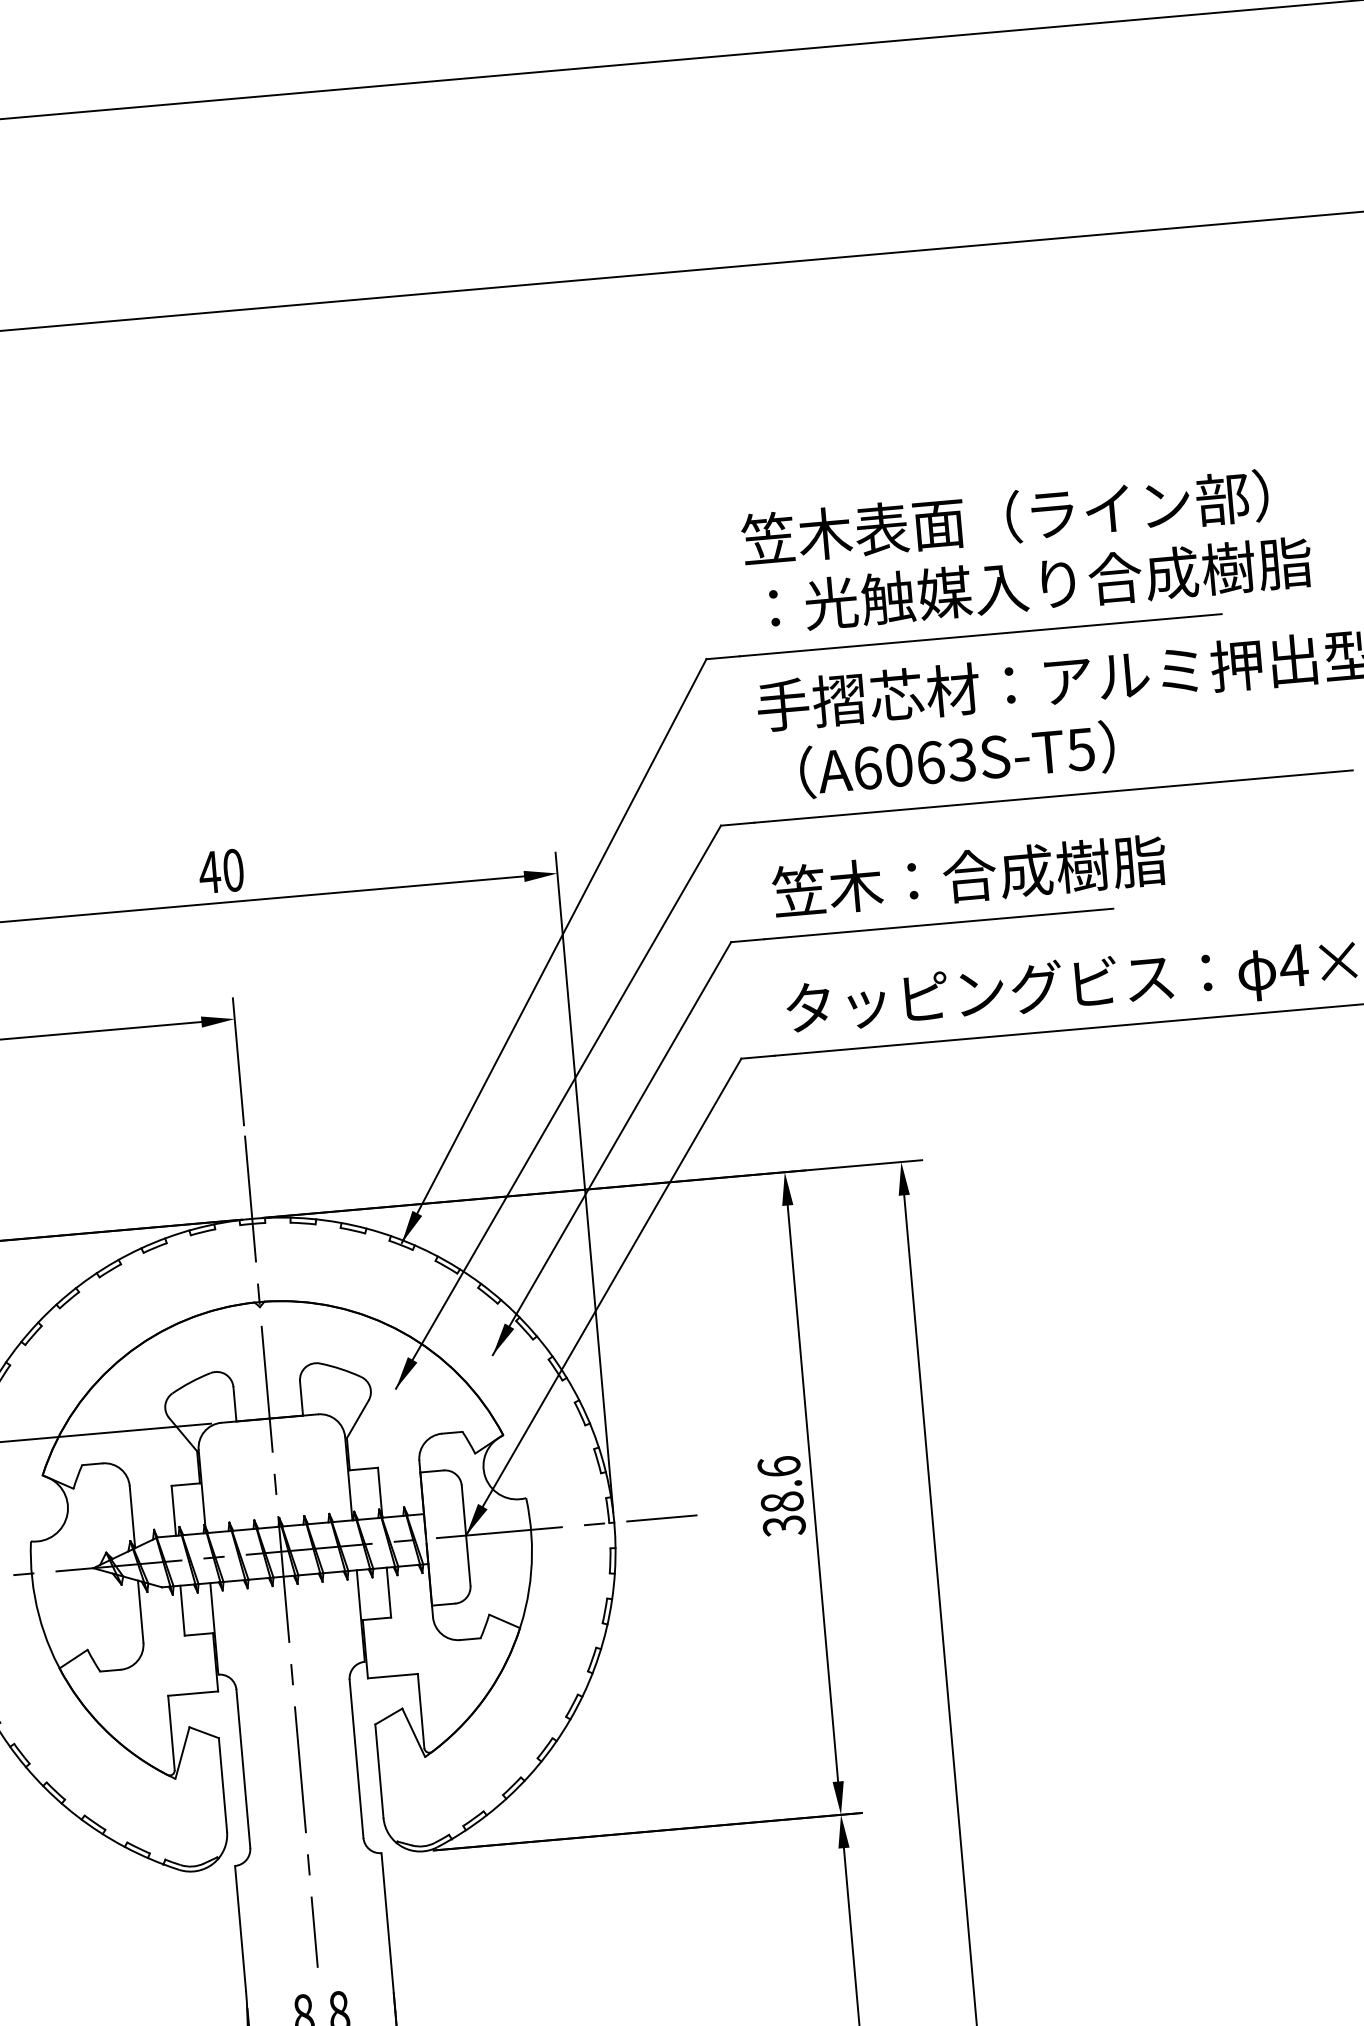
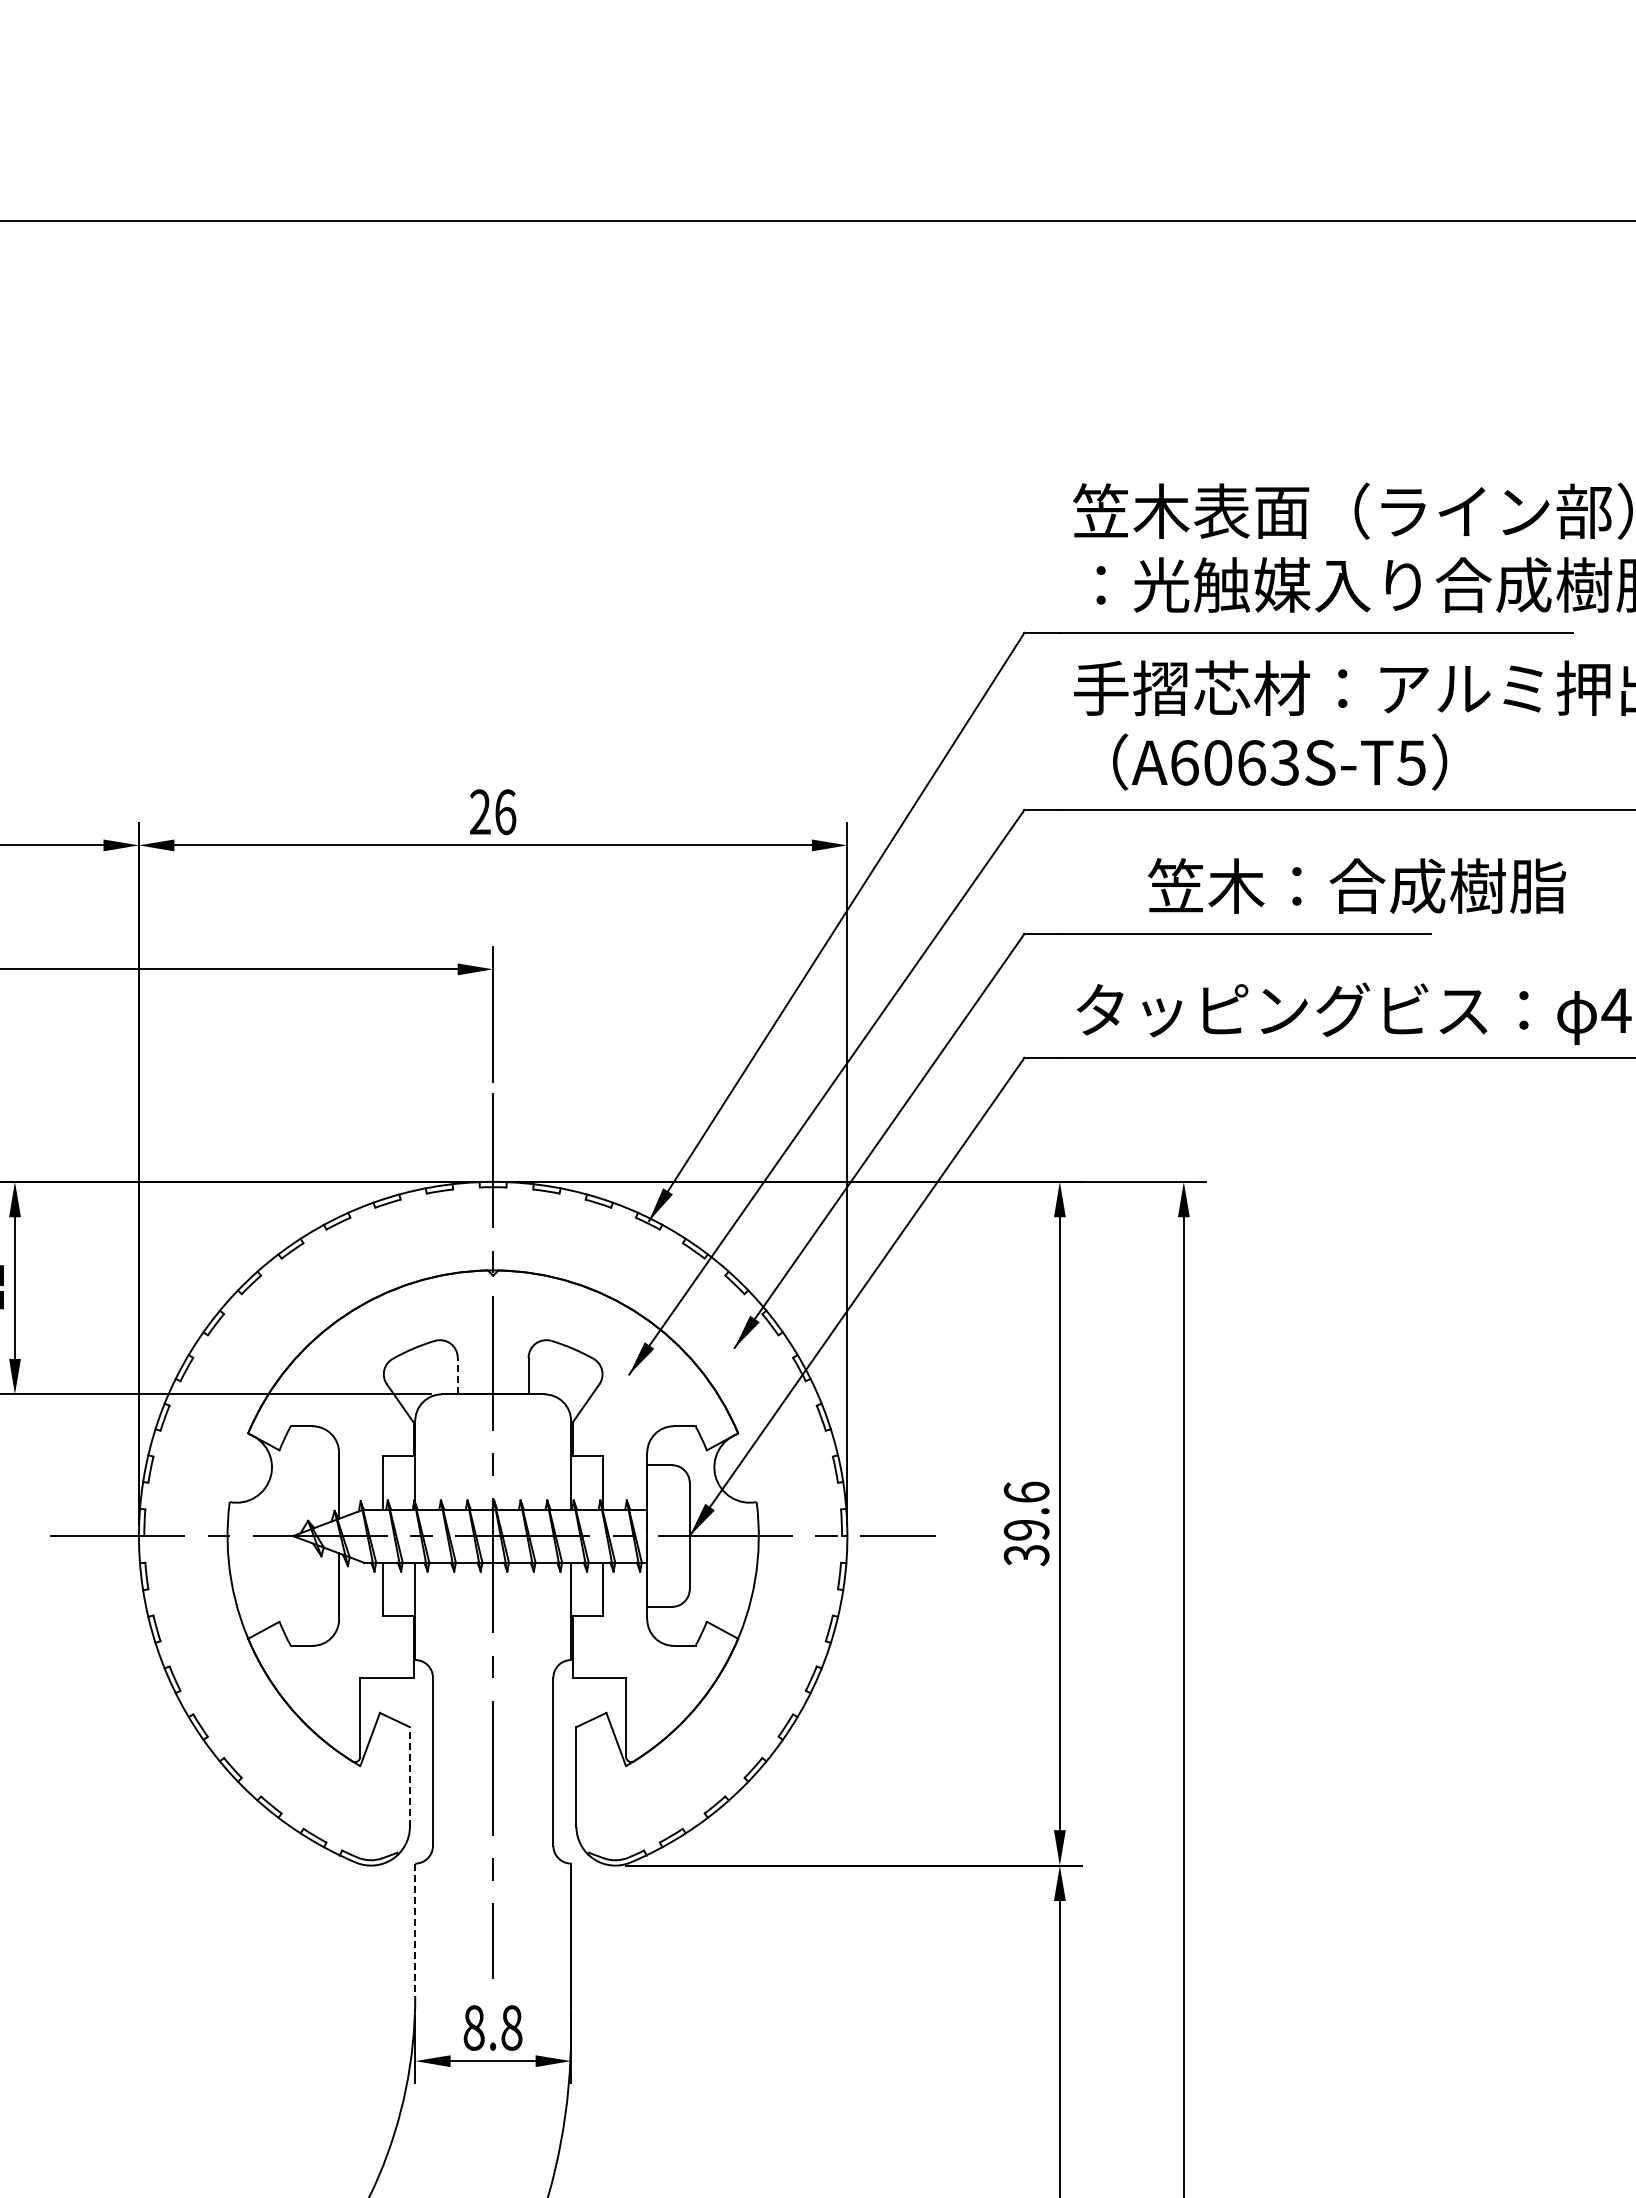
text: (221, 871) -> (492, 812), 40 -> 26
text: (969, 875) -> (1357, 885), moved
line: (234, 1403) -> (457, 1375), solid -> dashed
text: (782, 1501) -> (1026, 1529), 38.6 -> 39.6
line: (222, 1784) -> (409, 1776), solid -> dashed
line: (240, 1928) -> (415, 1930), solid -> dashed

